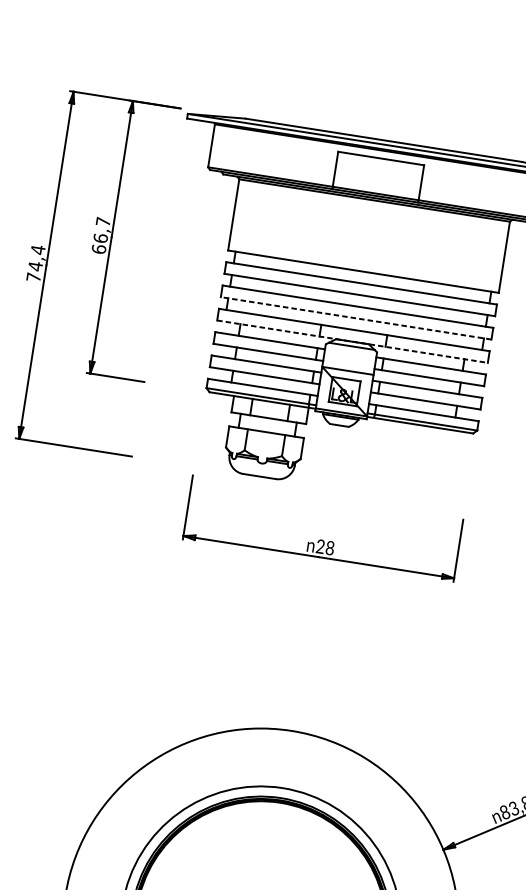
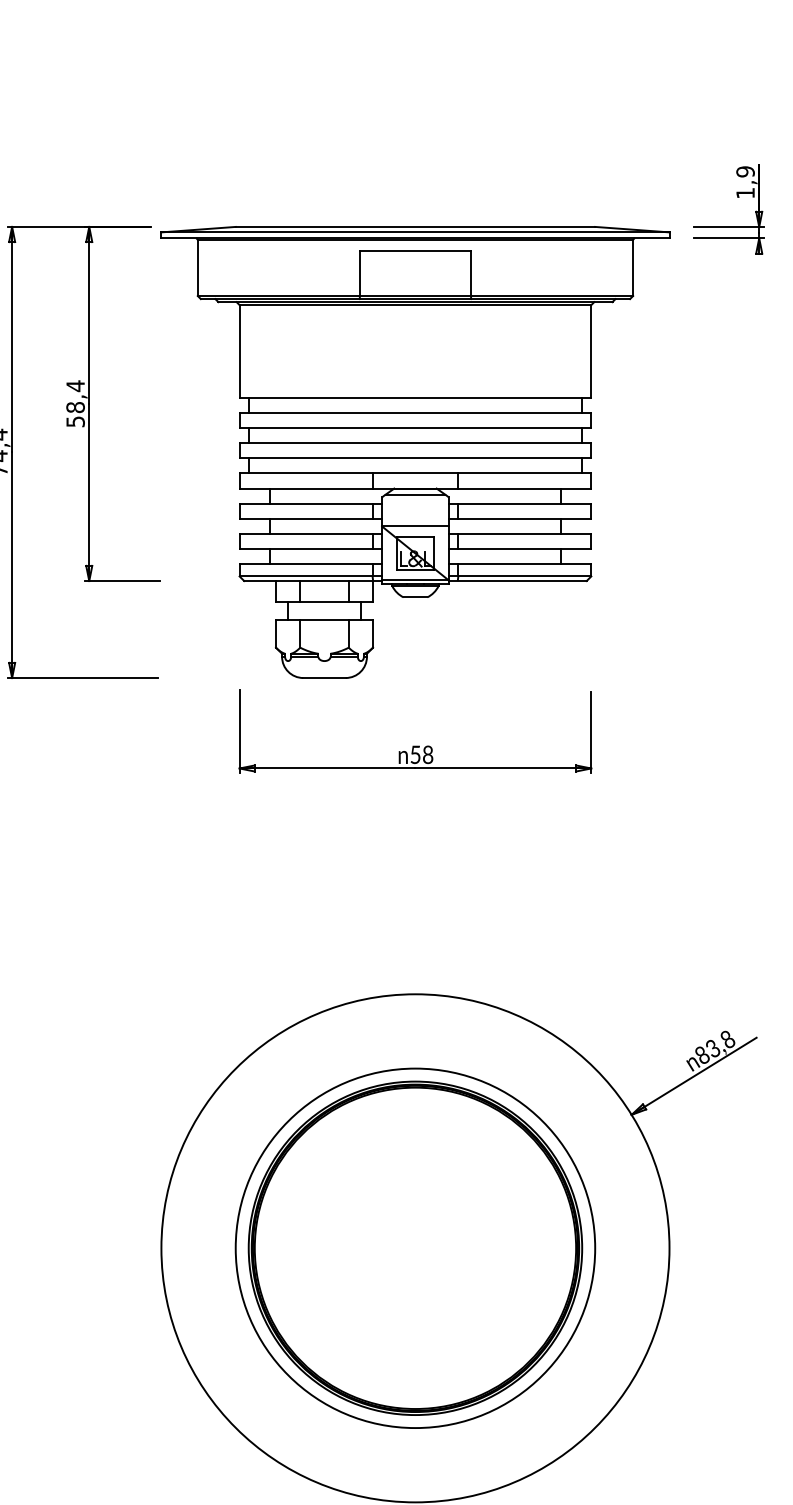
text: (101, 235) -> (75, 403), 66,7 -> 58,4
line: (356, 318) -> (415, 458), dashed -> solid
line: (352, 341) -> (415, 488), dashed -> solid
text: (320, 546) -> (415, 754), 28 -> 58

